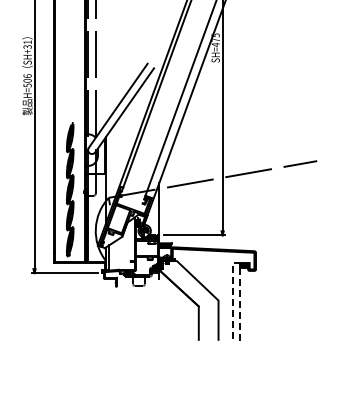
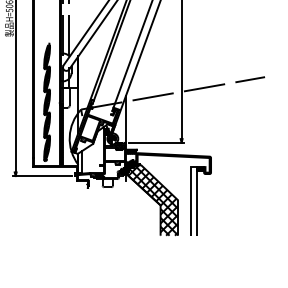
line: (236, 263) -> (193, 167), dashed -> solid
hatch: (188, 300) -> (151, 200), added

